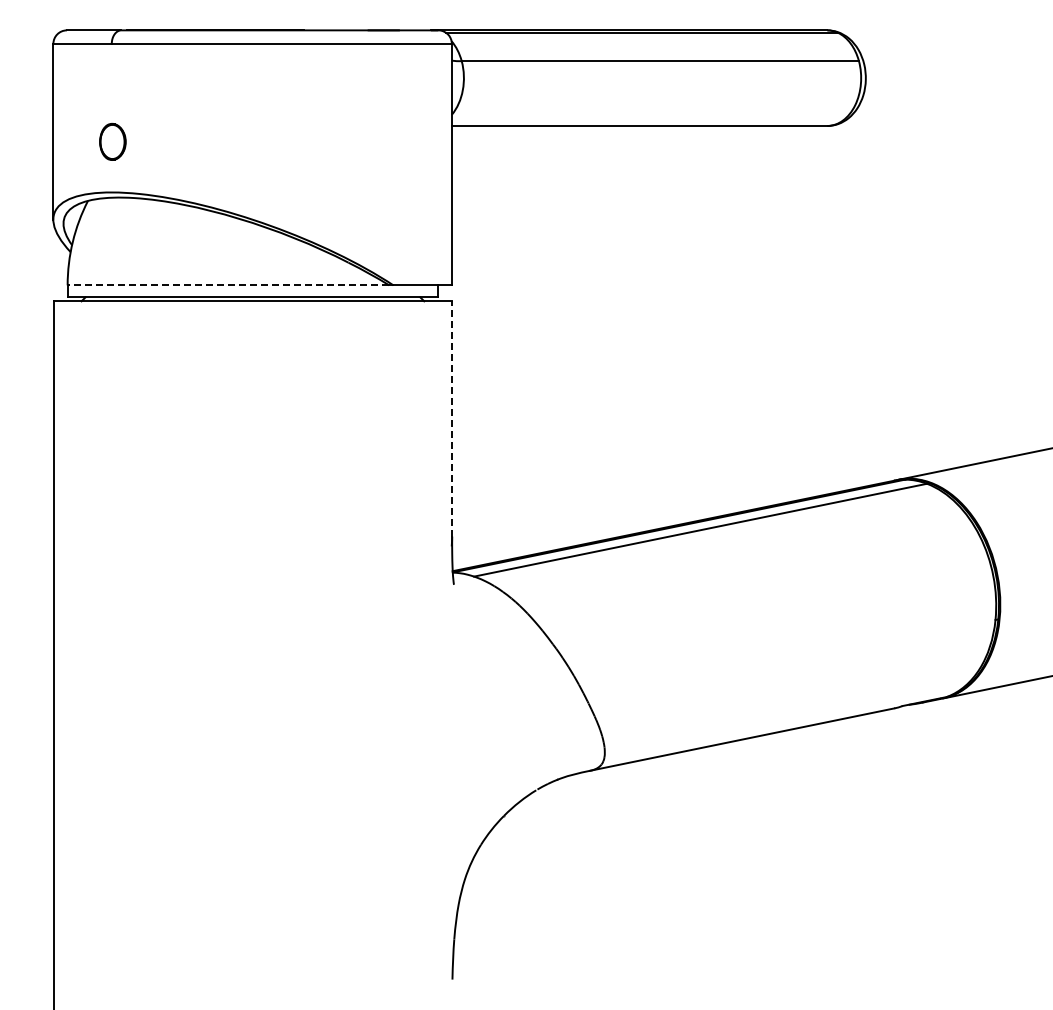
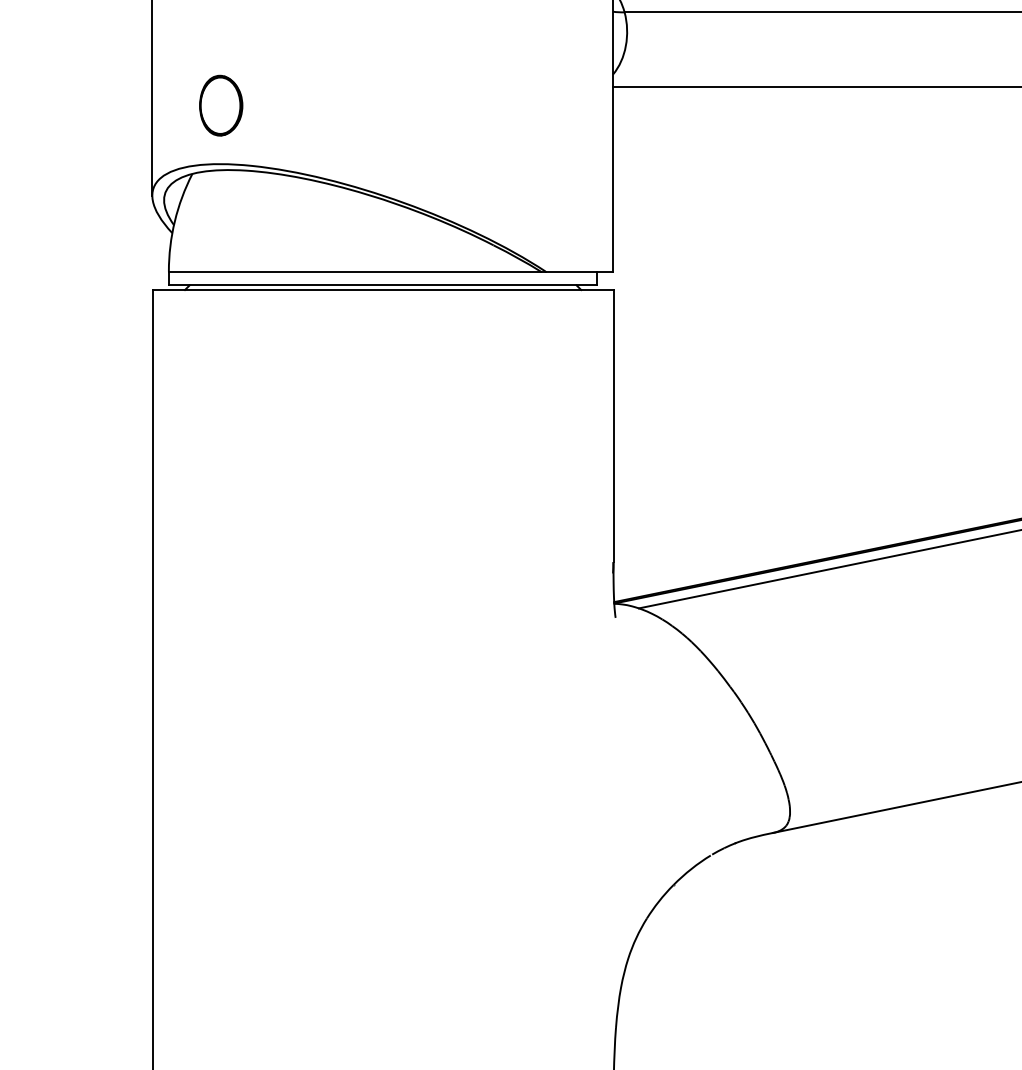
part: (112, 141) -> (220, 105), size x1.43
line: (228, 285) -> (354, 271), dashed -> solid
line: (452, 418) -> (613, 425), dashed -> solid

